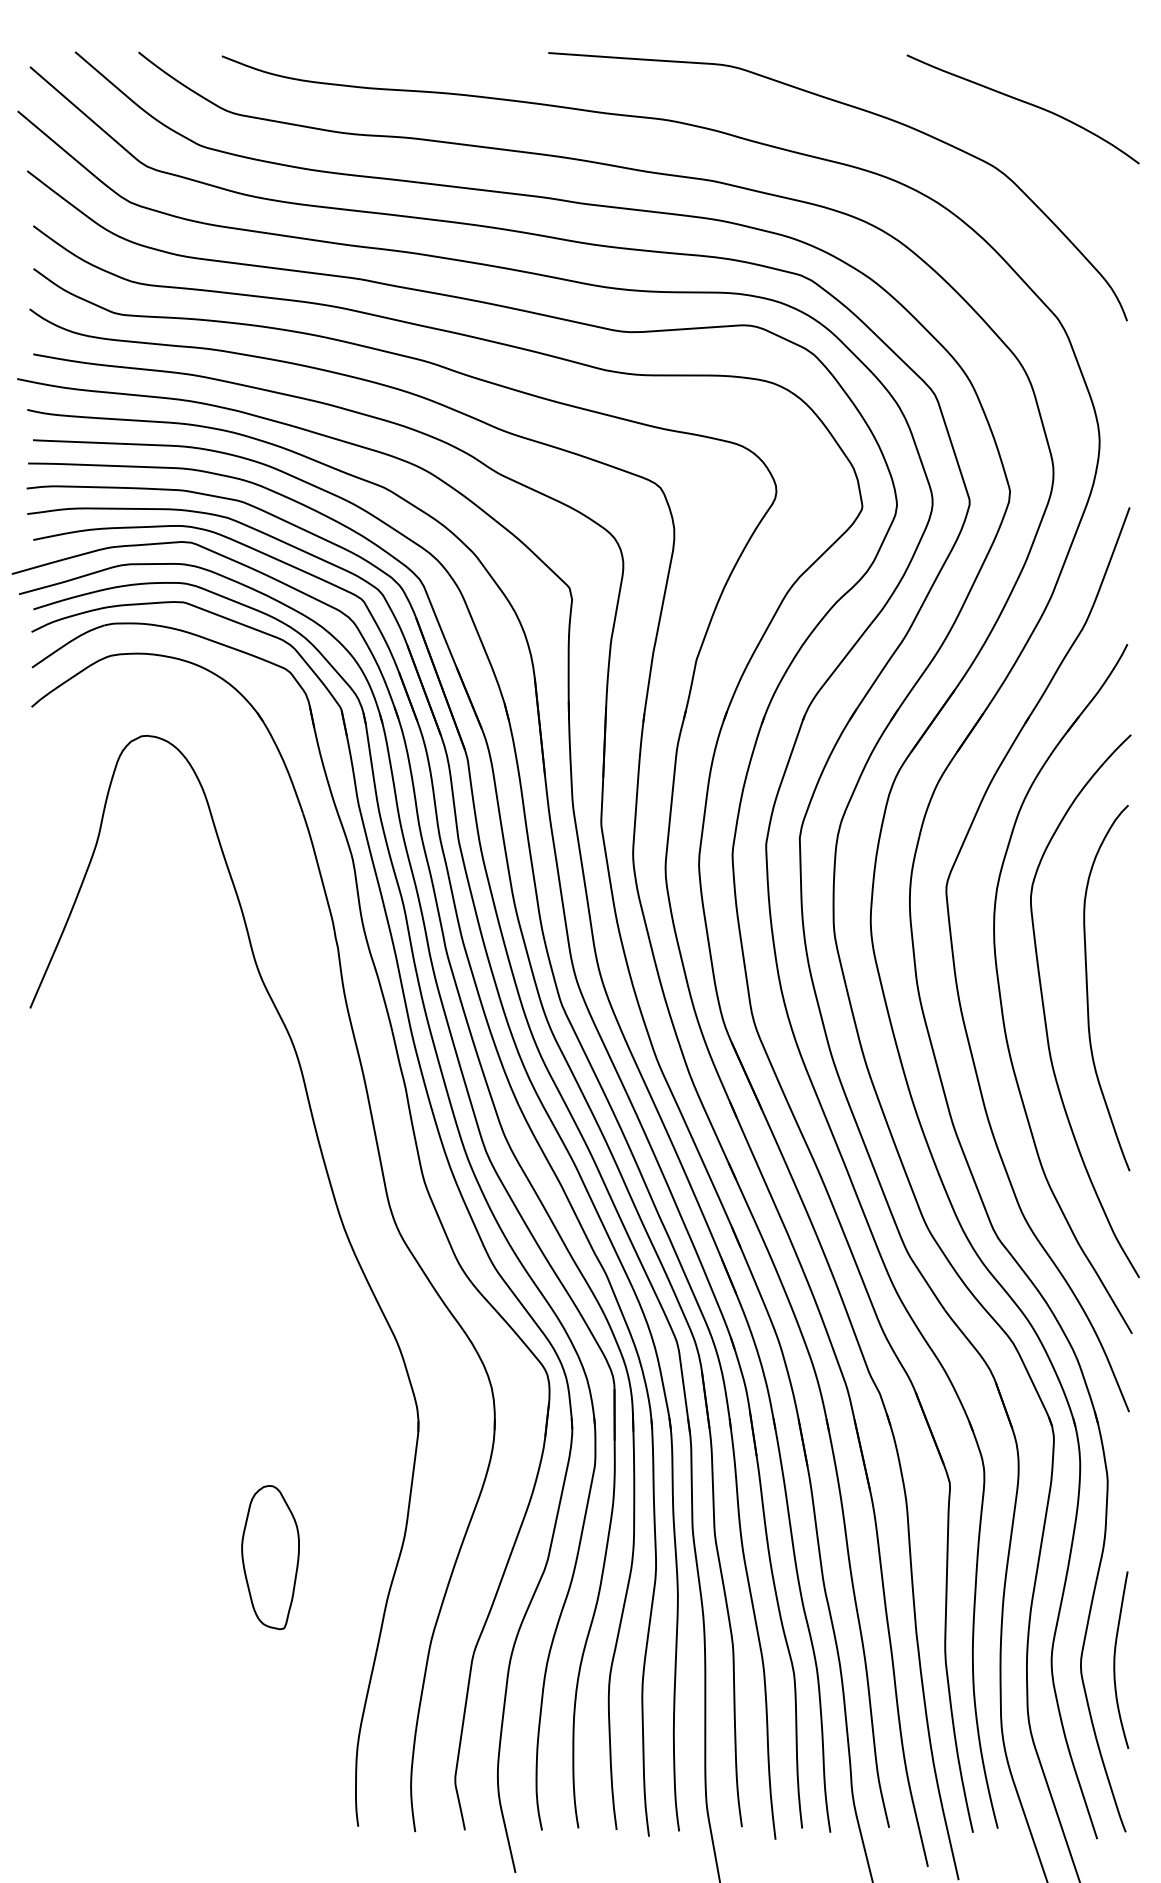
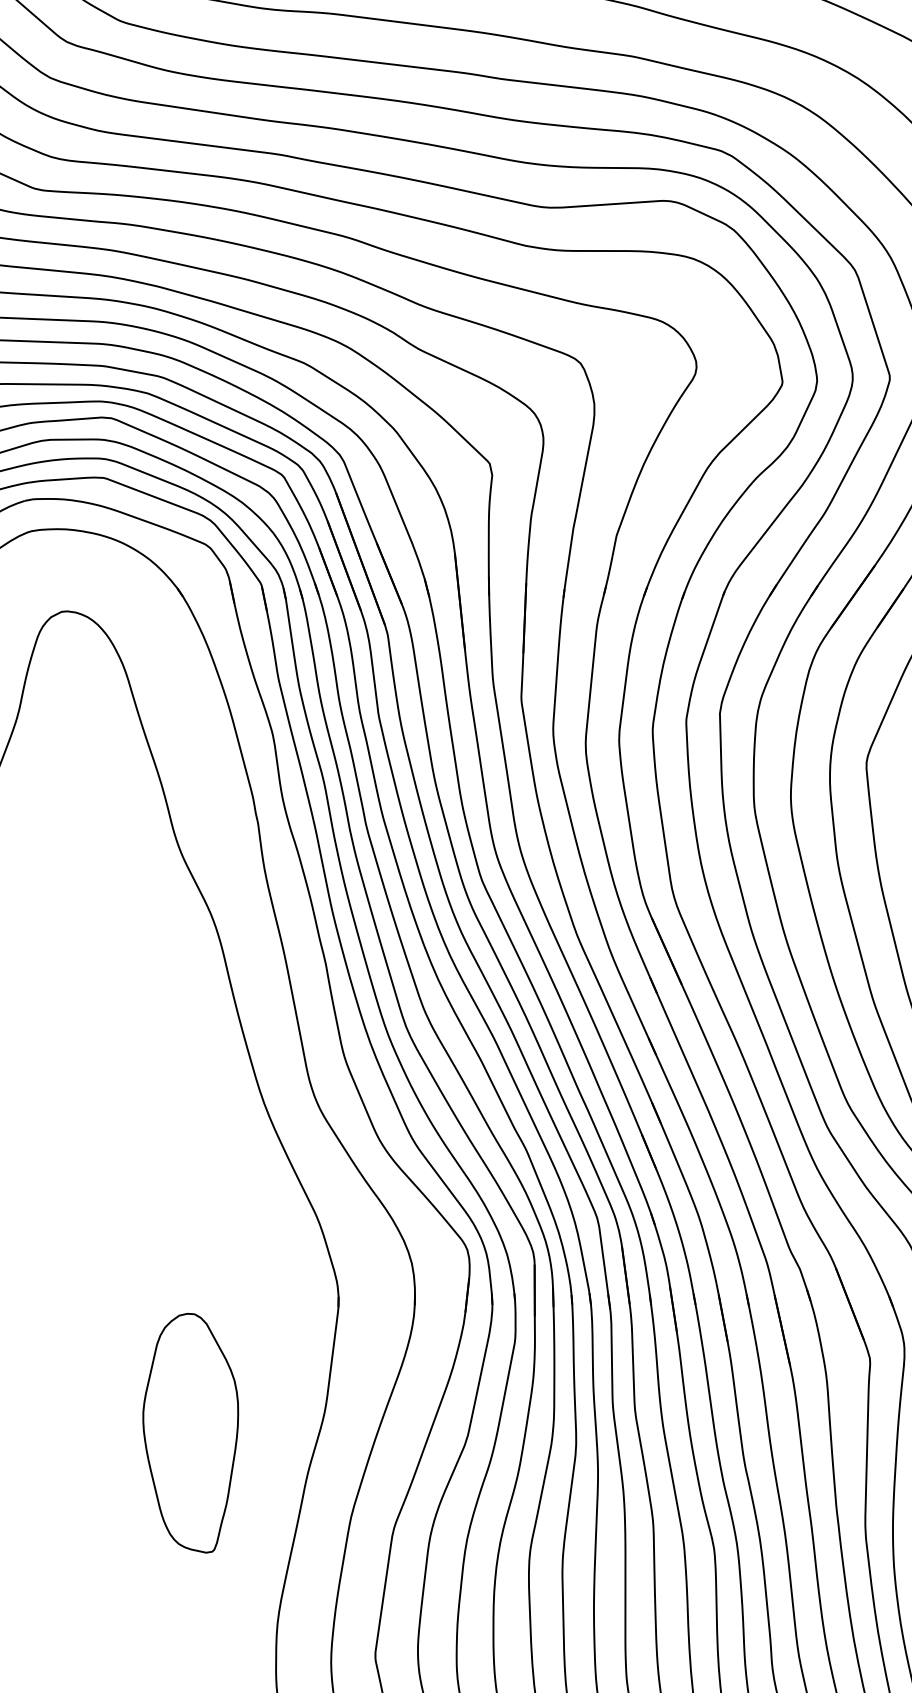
part: (270, 1557) -> (190, 1433), size x1.67

